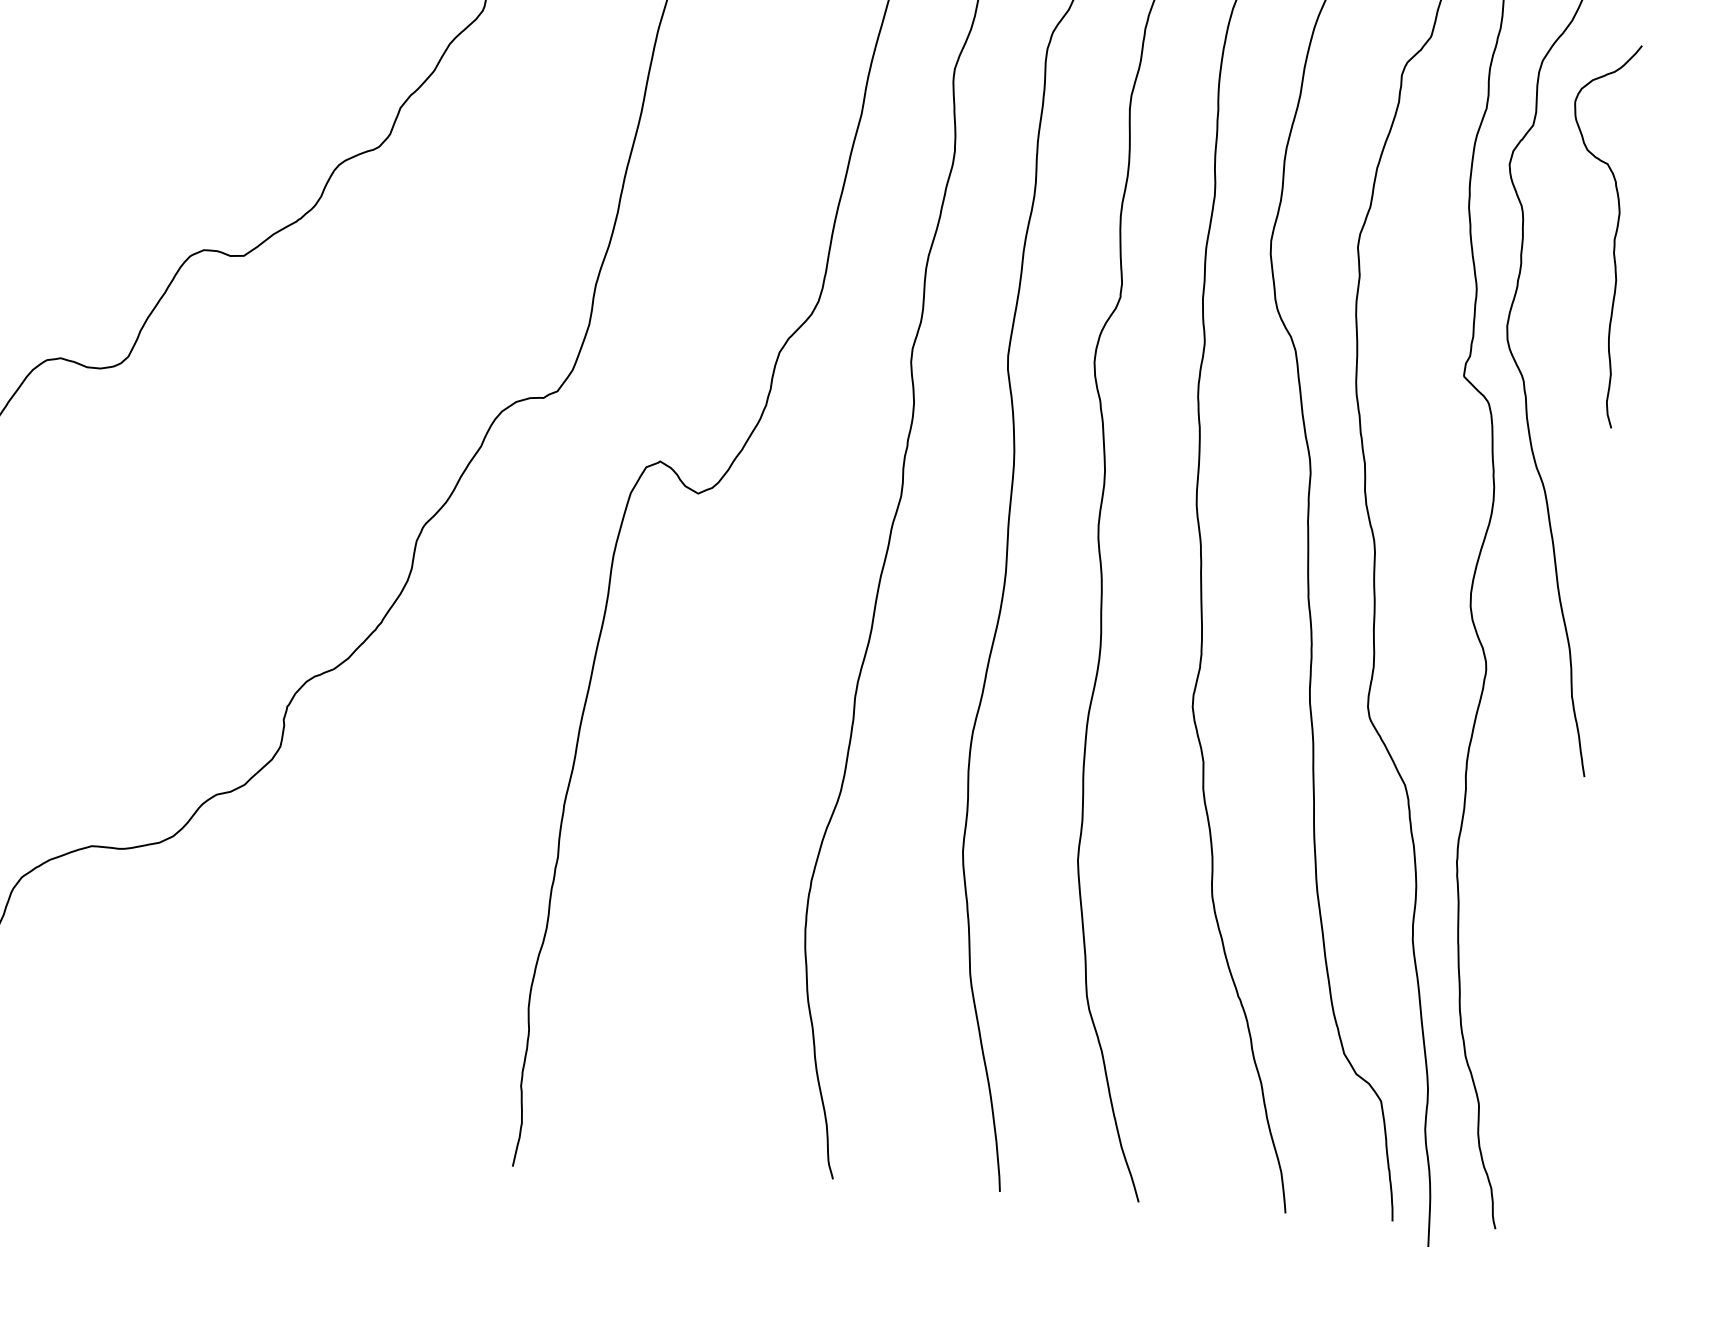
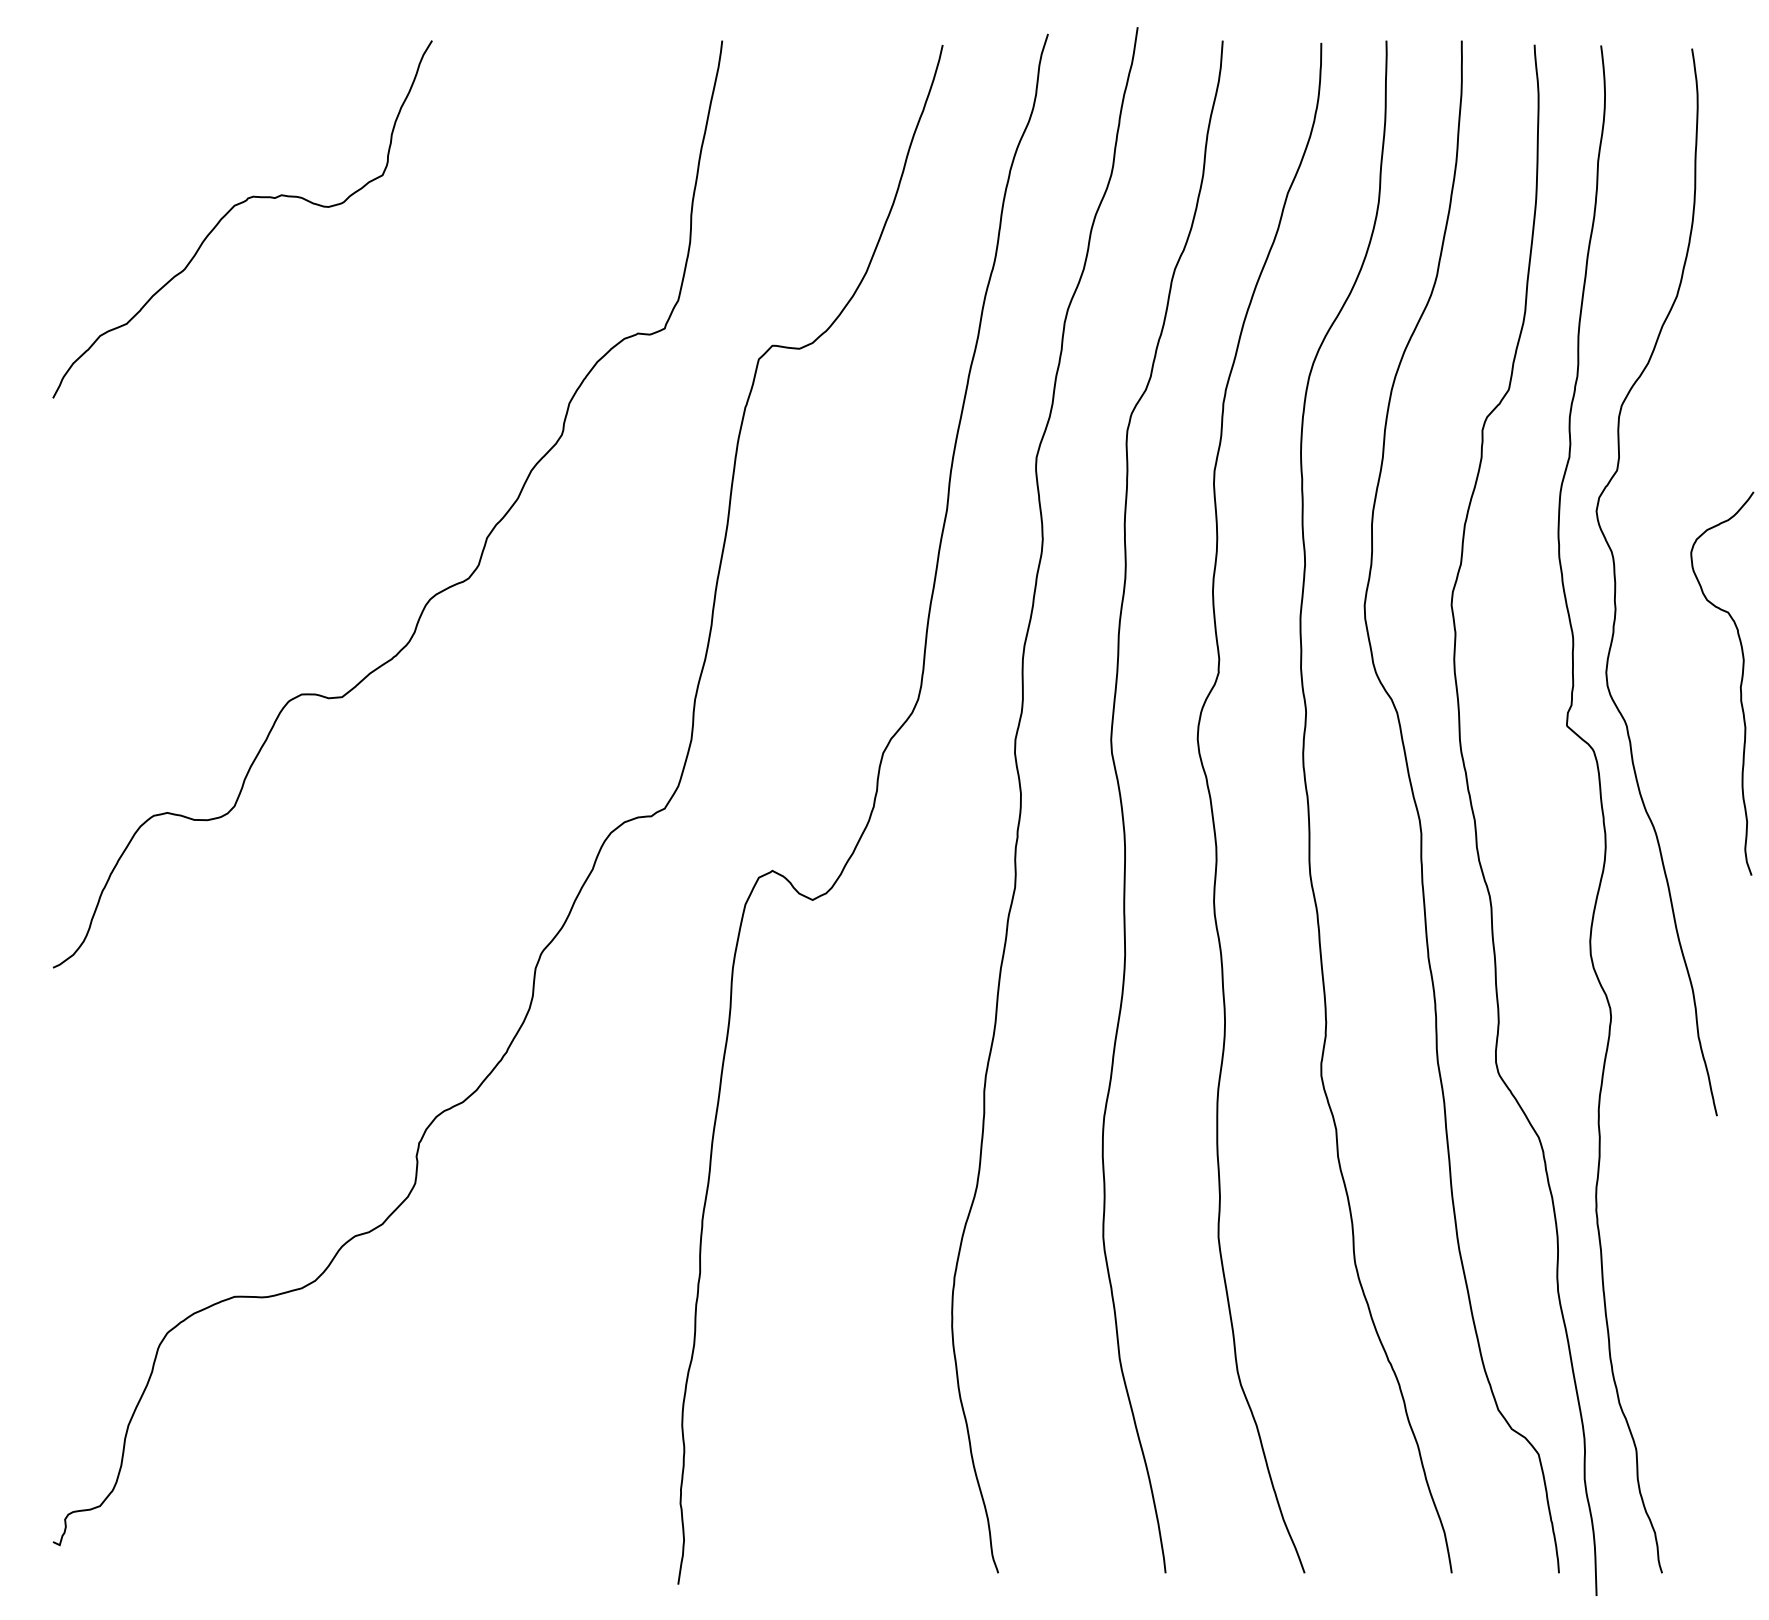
curve: (1613, 239) -> (1739, 687), moved

